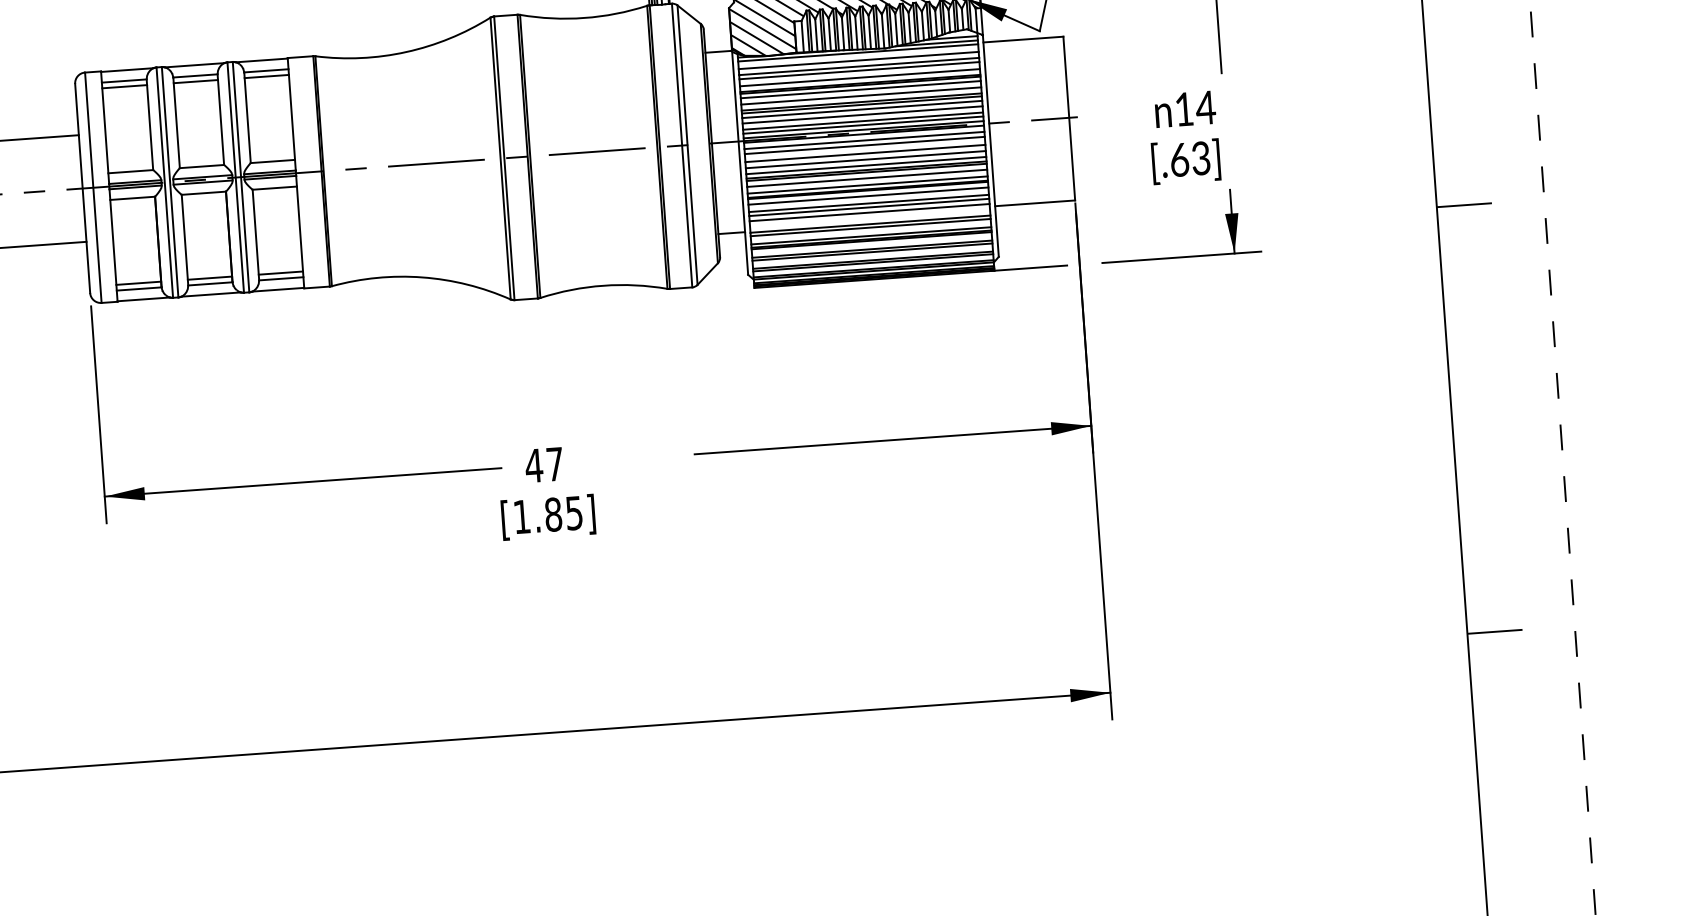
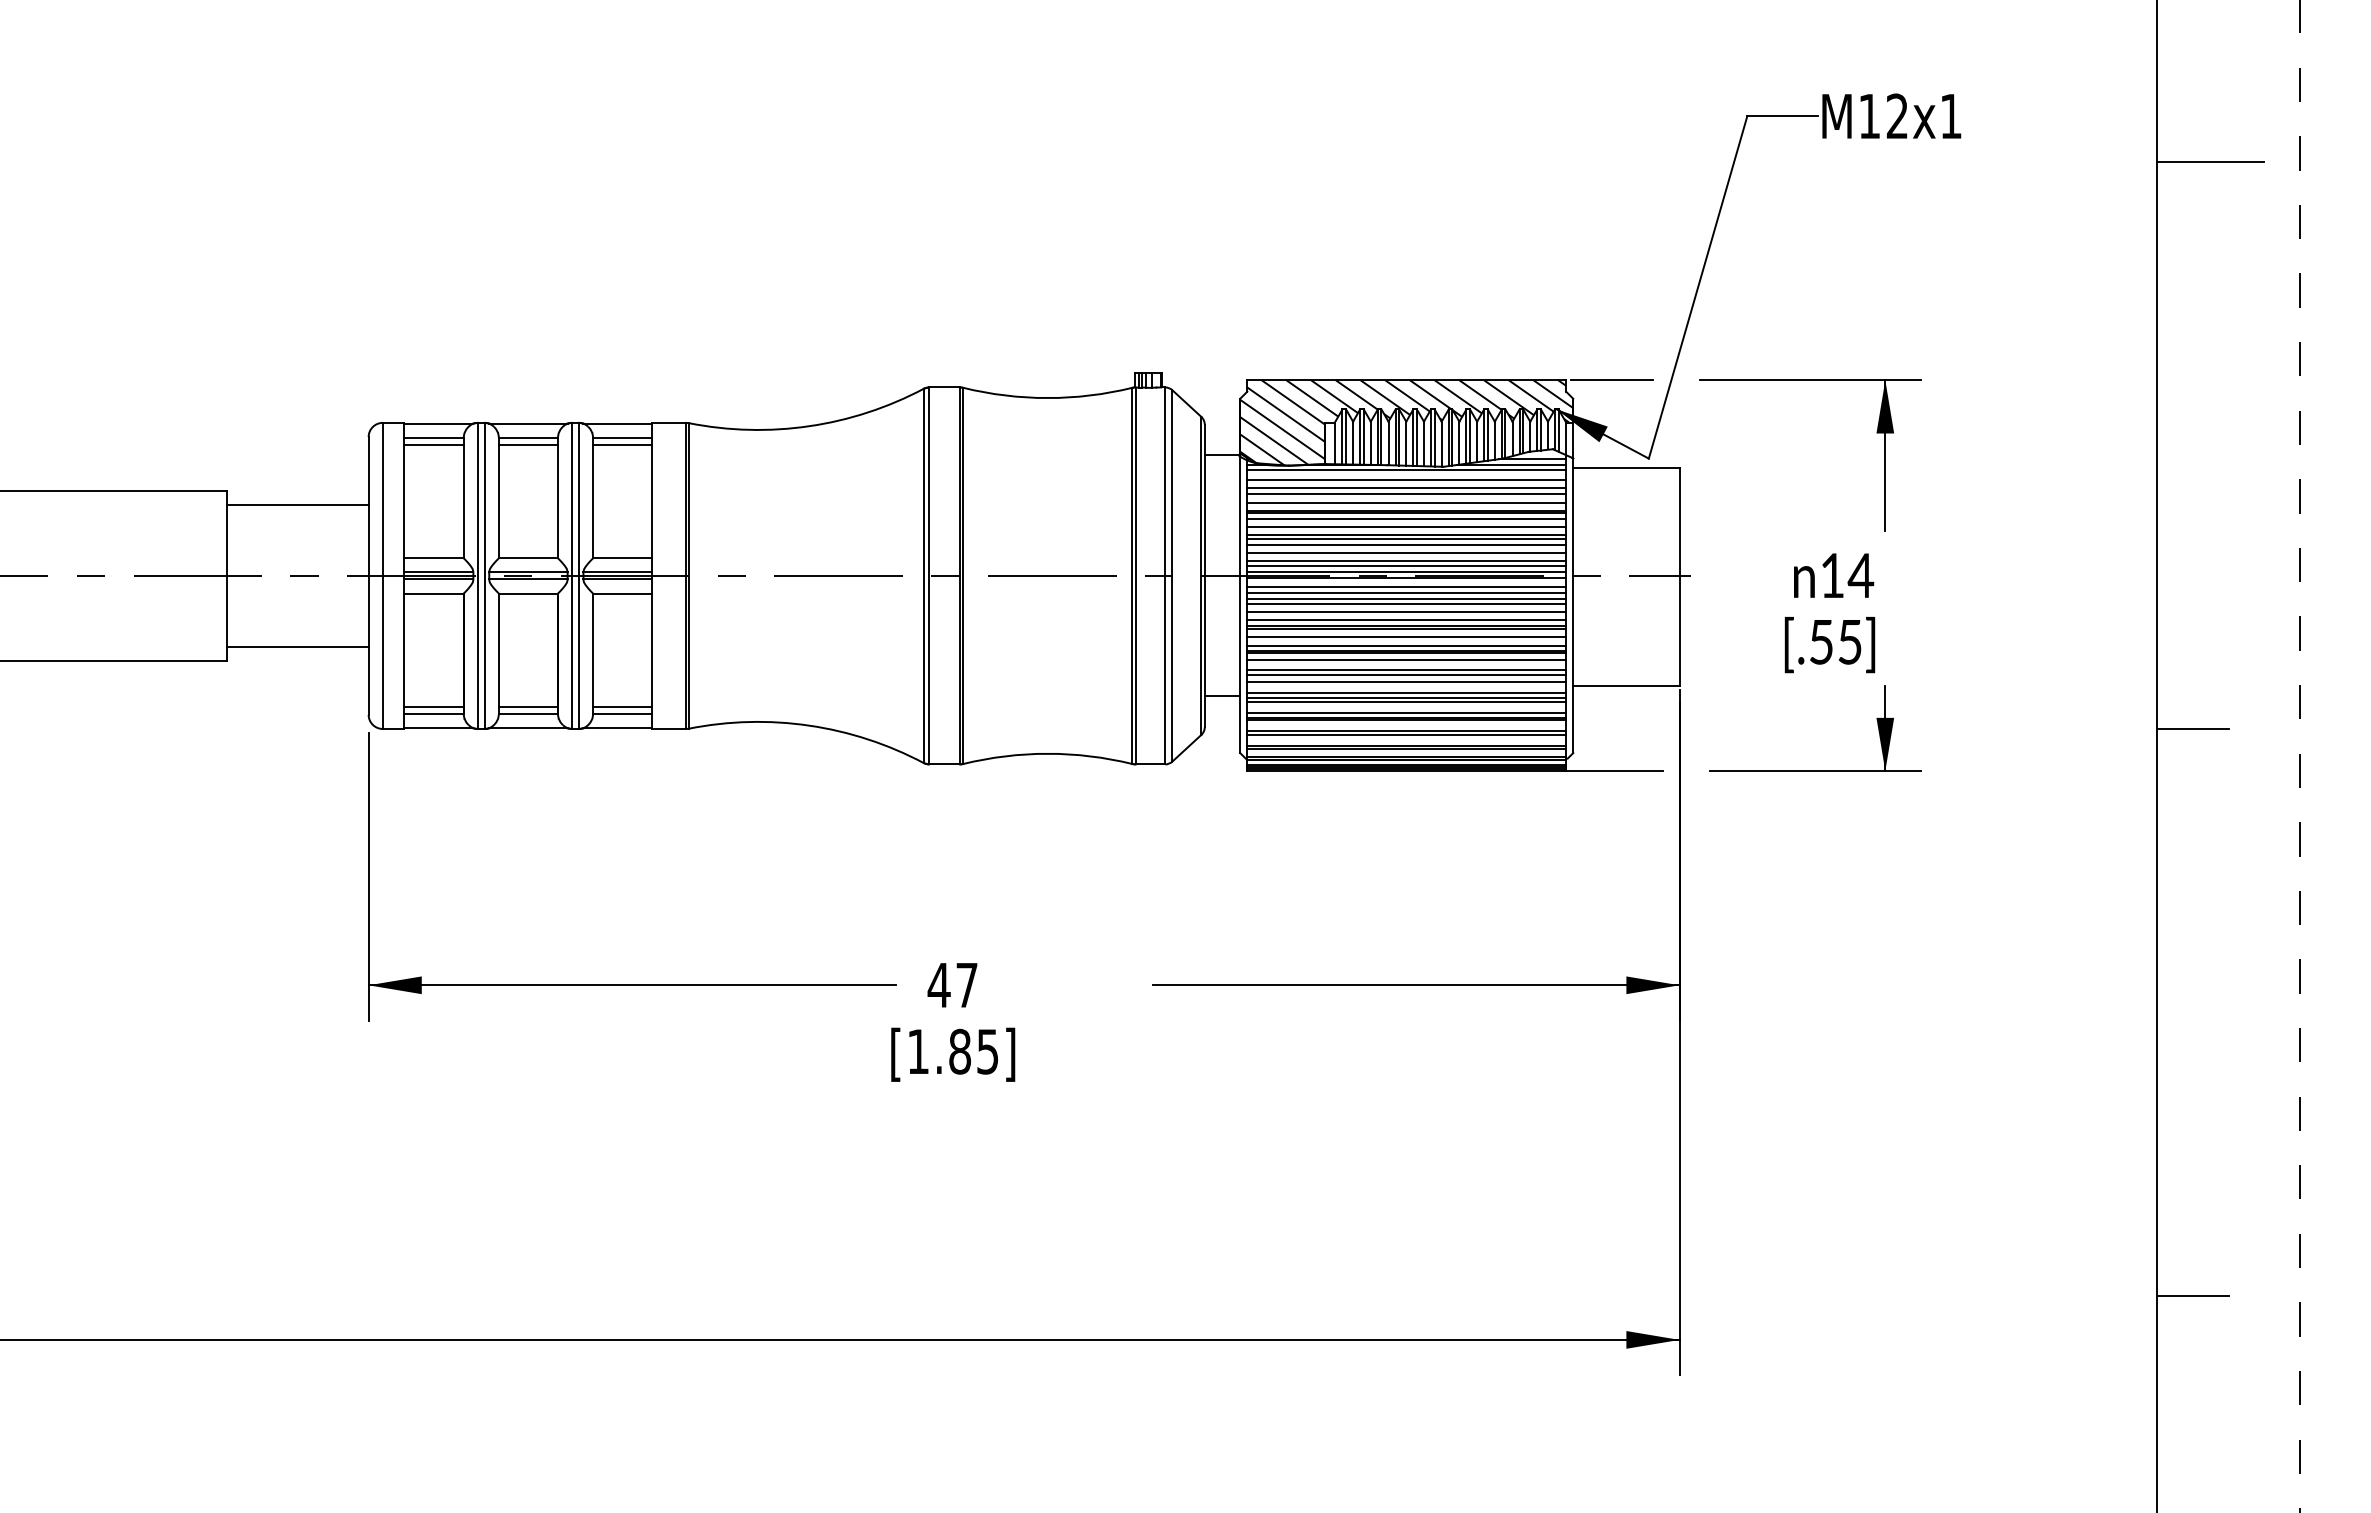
line: (865, 150) -> (1406, 599), added
text: (1190, 158) -> (1835, 641), [.63] -> [.55]
line: (870, 220) -> (1406, 692), added

